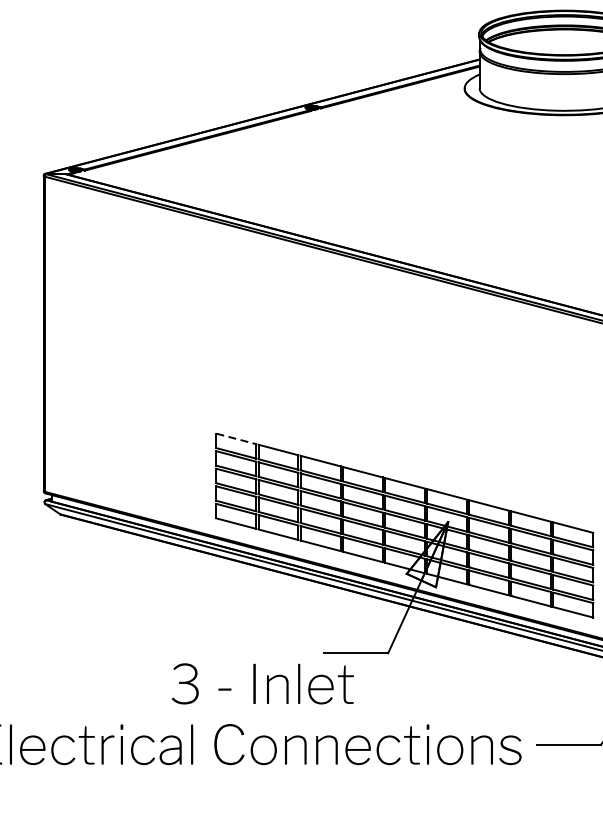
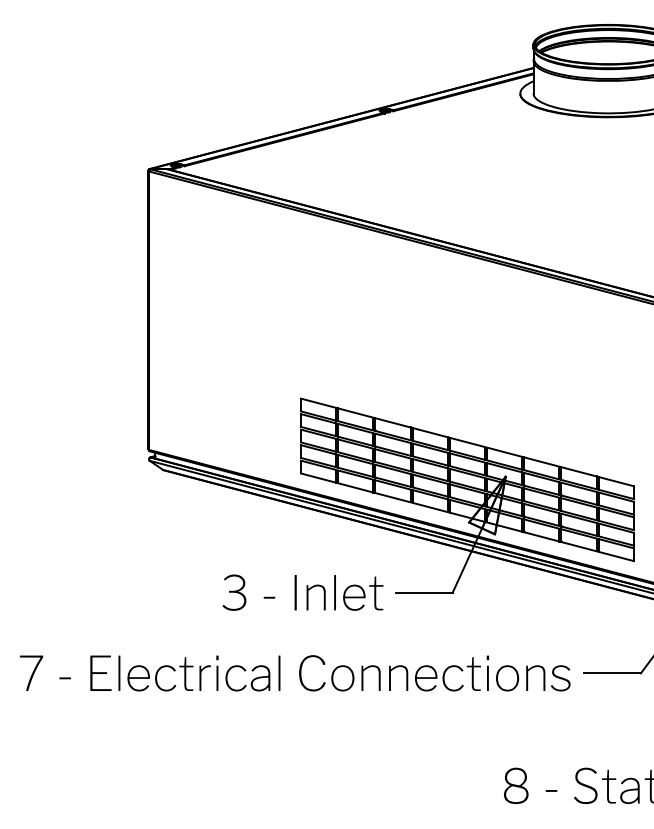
line: (237, 439) -> (319, 403), dashed -> solid
text: (262, 683) -> (302, 592), moved

